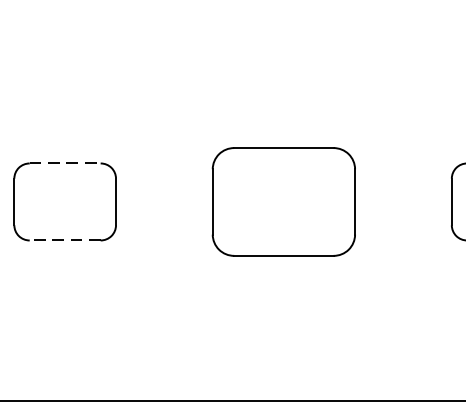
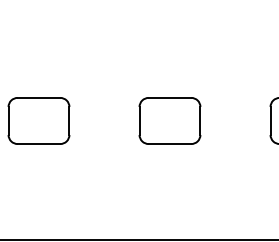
line: (66, 162) -> (39, 97), dashed -> solid
part: (283, 201) -> (169, 120), size x0.71
line: (64, 241) -> (38, 144), dashed -> solid

